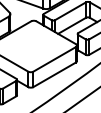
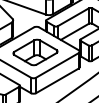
part: (32, 46) -> (35, 52), added

